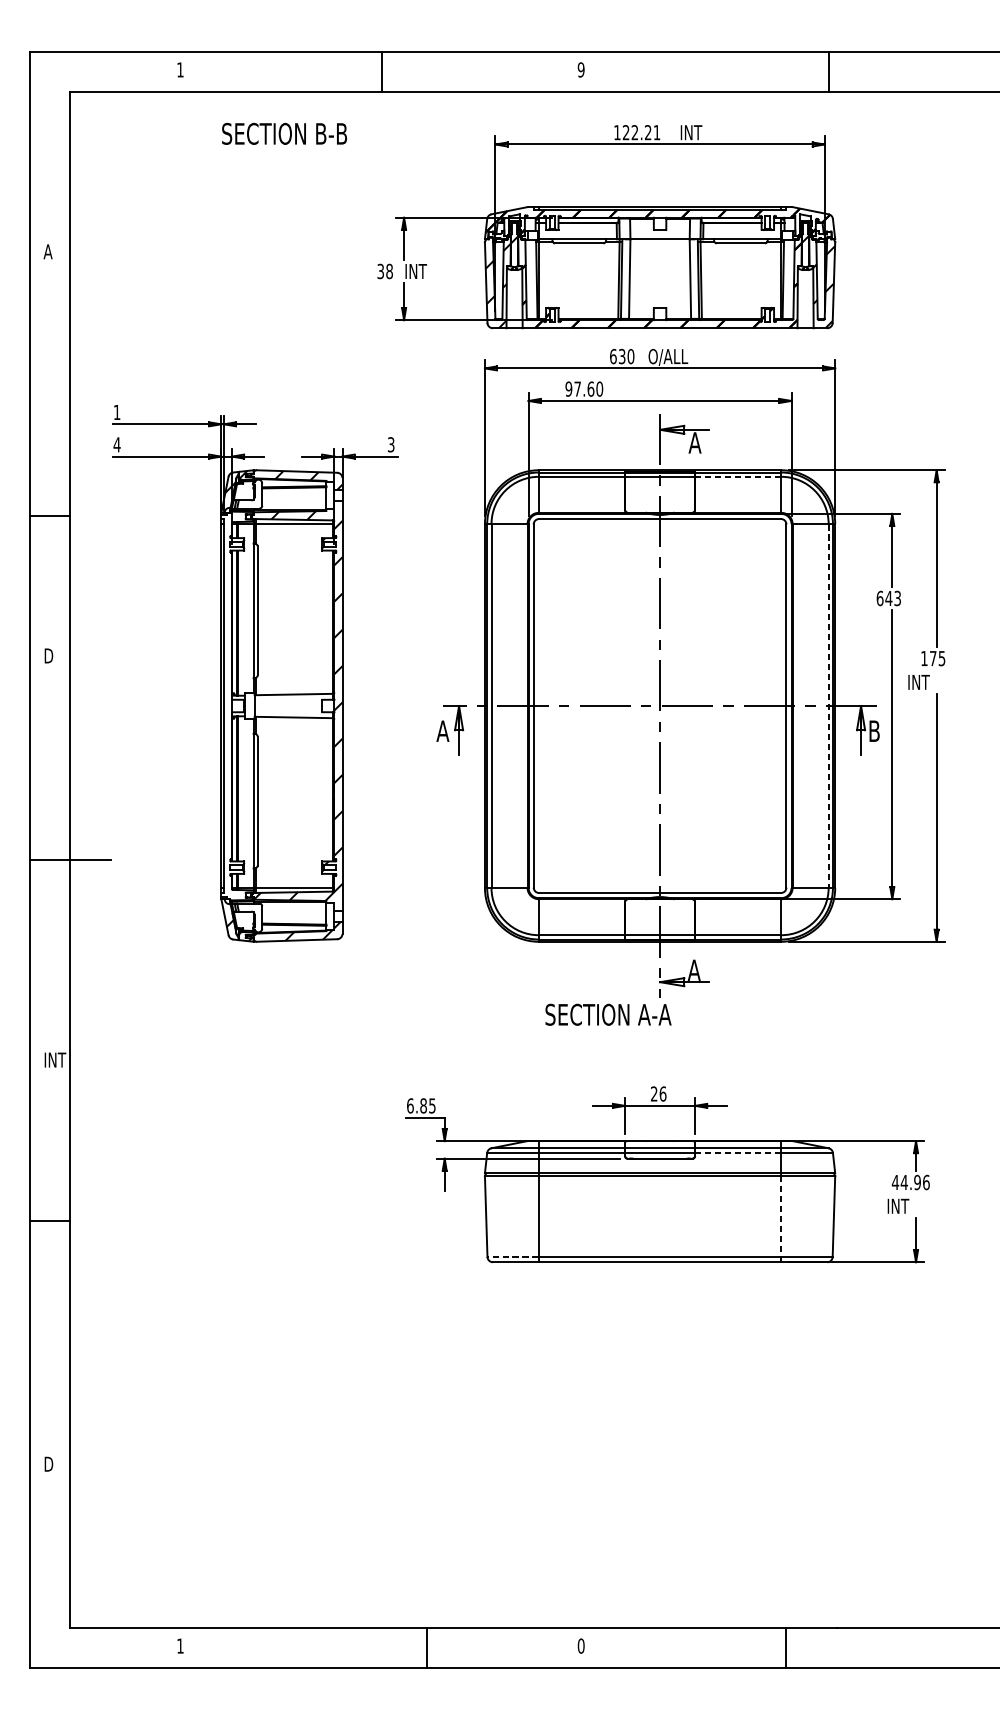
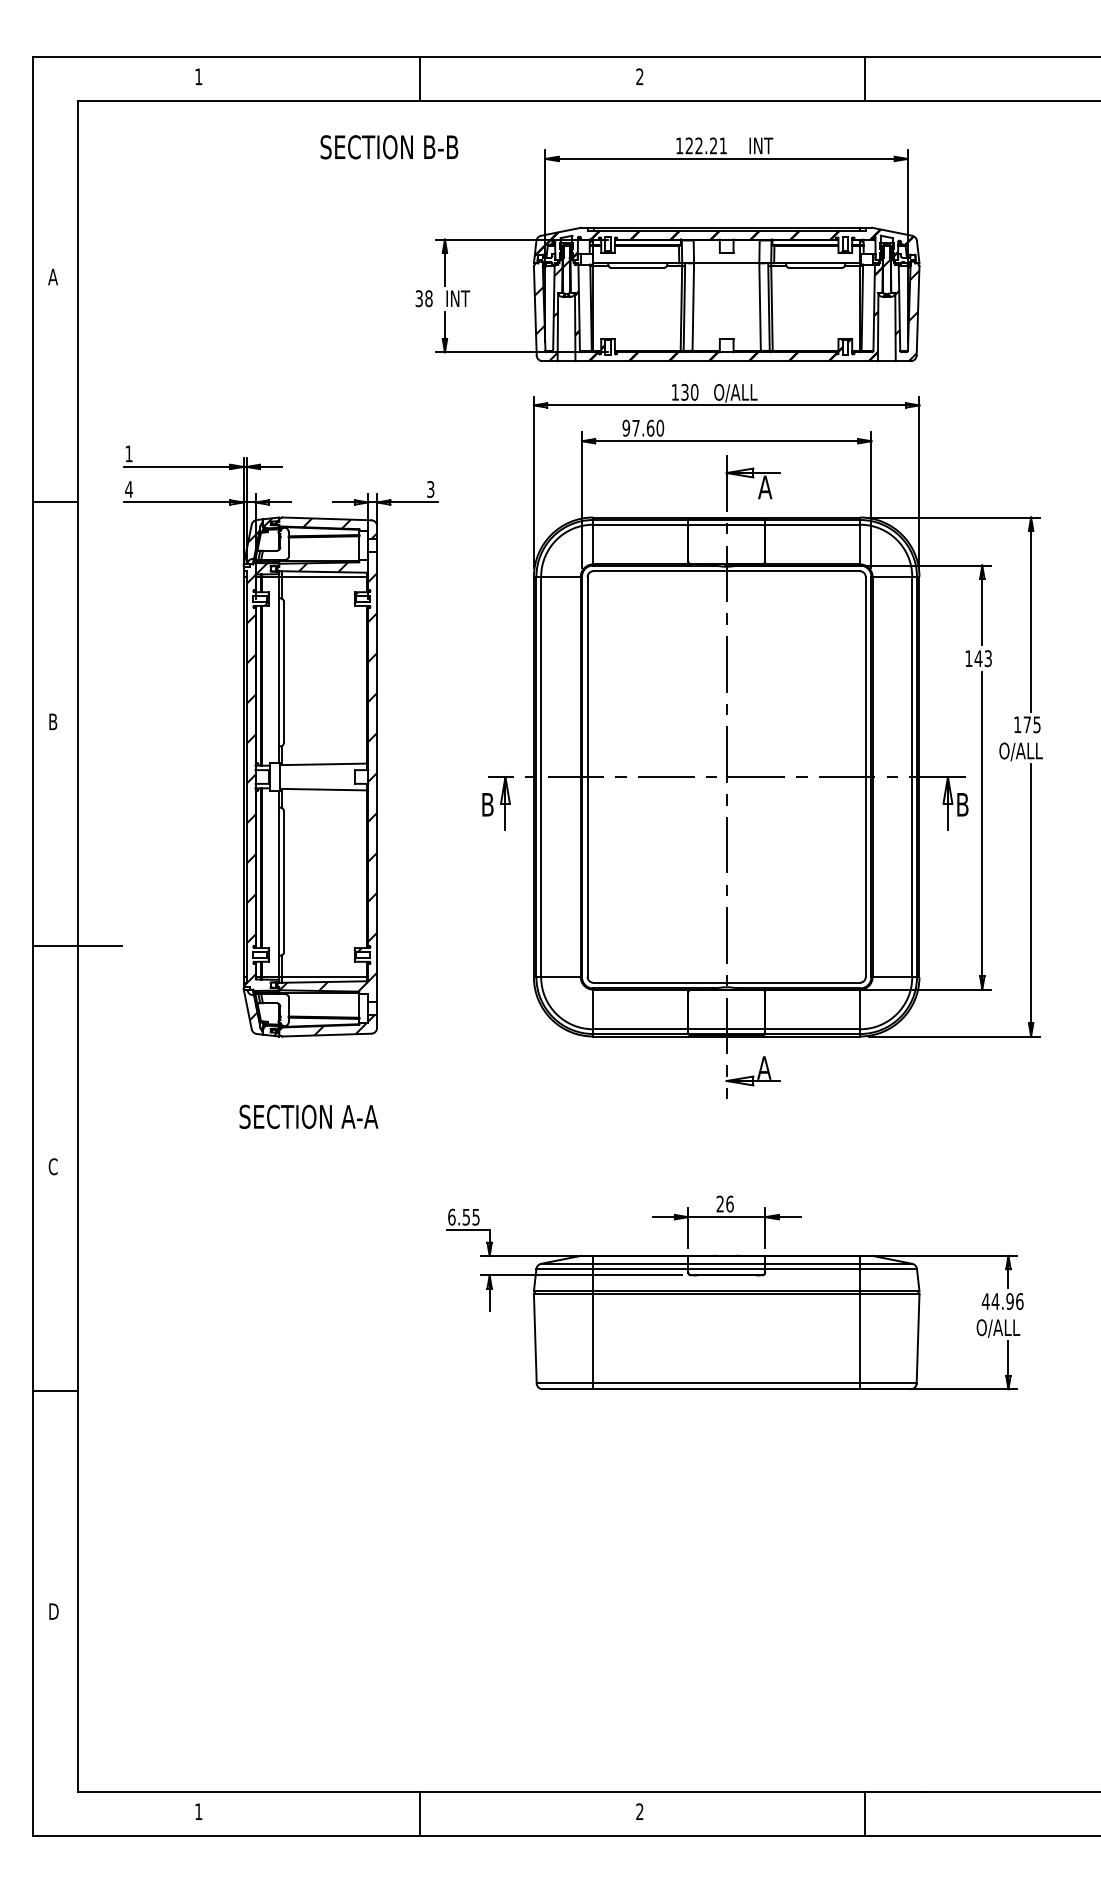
text: (580, 69) -> (639, 76), 9 -> 2
line: (828, 71) -> (864, 78), moved
text: (284, 134) -> (389, 147), moved
text: (613, 356) -> (675, 392), 630 -> 130
line: (738, 476) -> (813, 524), dashed -> solid
line: (50, 515) -> (55, 501), moved
text: (879, 598) -> (968, 658), 643 -> 143
text: (49, 655) -> (54, 721), D -> B
text: (926, 682) -> (1020, 751), INT -> O/ALL
hatch: (231, 703) -> (255, 774), added
line: (828, 706) -> (912, 777), dashed -> solid
text: (442, 730) -> (487, 804), A -> B
text: (608, 1014) -> (308, 1116), moved
text: (54, 1059) -> (60, 1166), INT -> C
text: (423, 1105) -> (466, 1216), 6.85 -> 6.55
line: (738, 1152) -> (813, 1268), dashed -> solid
text: (907, 1207) -> (998, 1328), INT -> O/ALL
line: (781, 1216) -> (860, 1338), dashed -> solid
line: (50, 1220) -> (55, 1391), moved
line: (512, 1257) -> (564, 1383), dashed -> solid
text: (580, 1645) -> (639, 1811), 0 -> 2
line: (427, 1647) -> (420, 1813), moved

